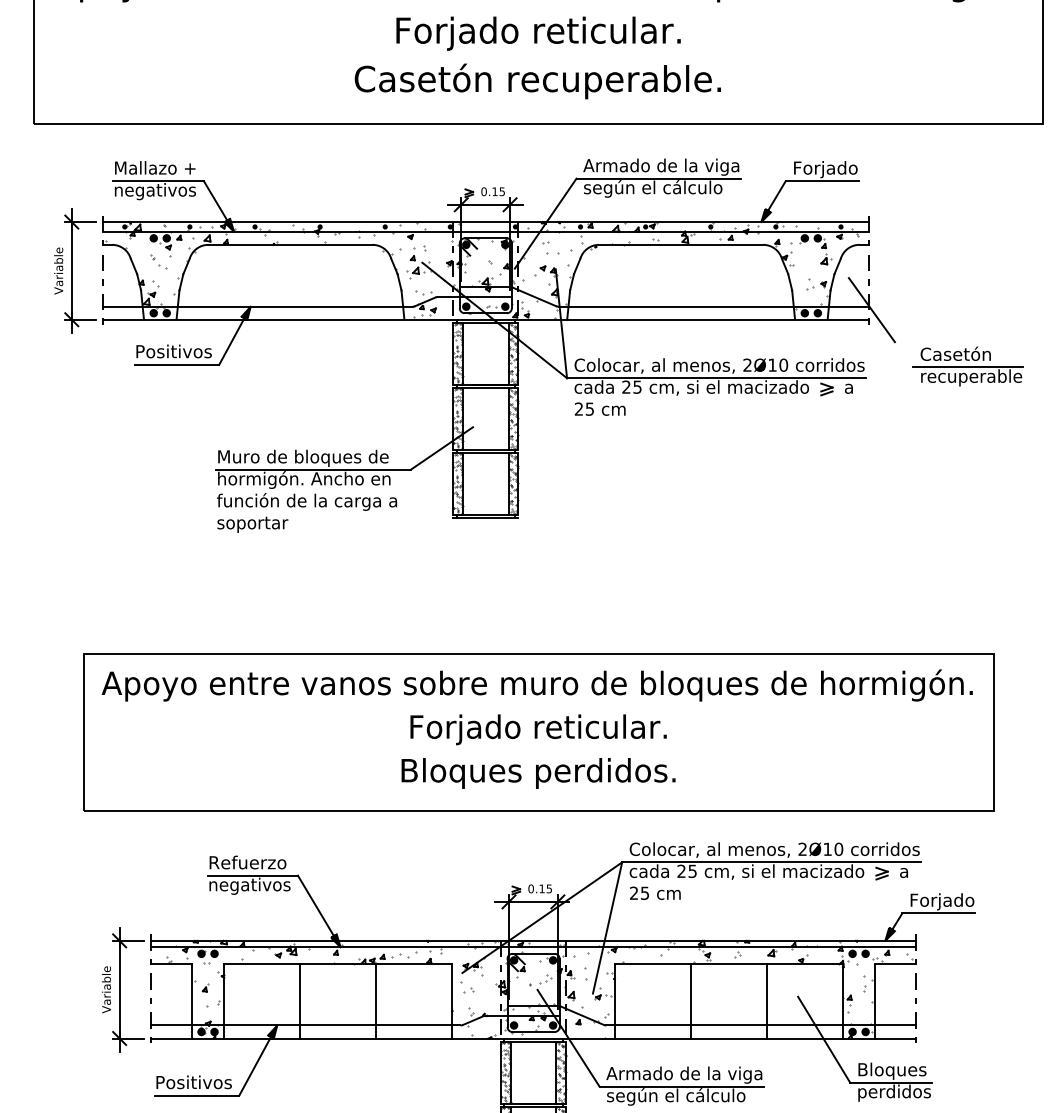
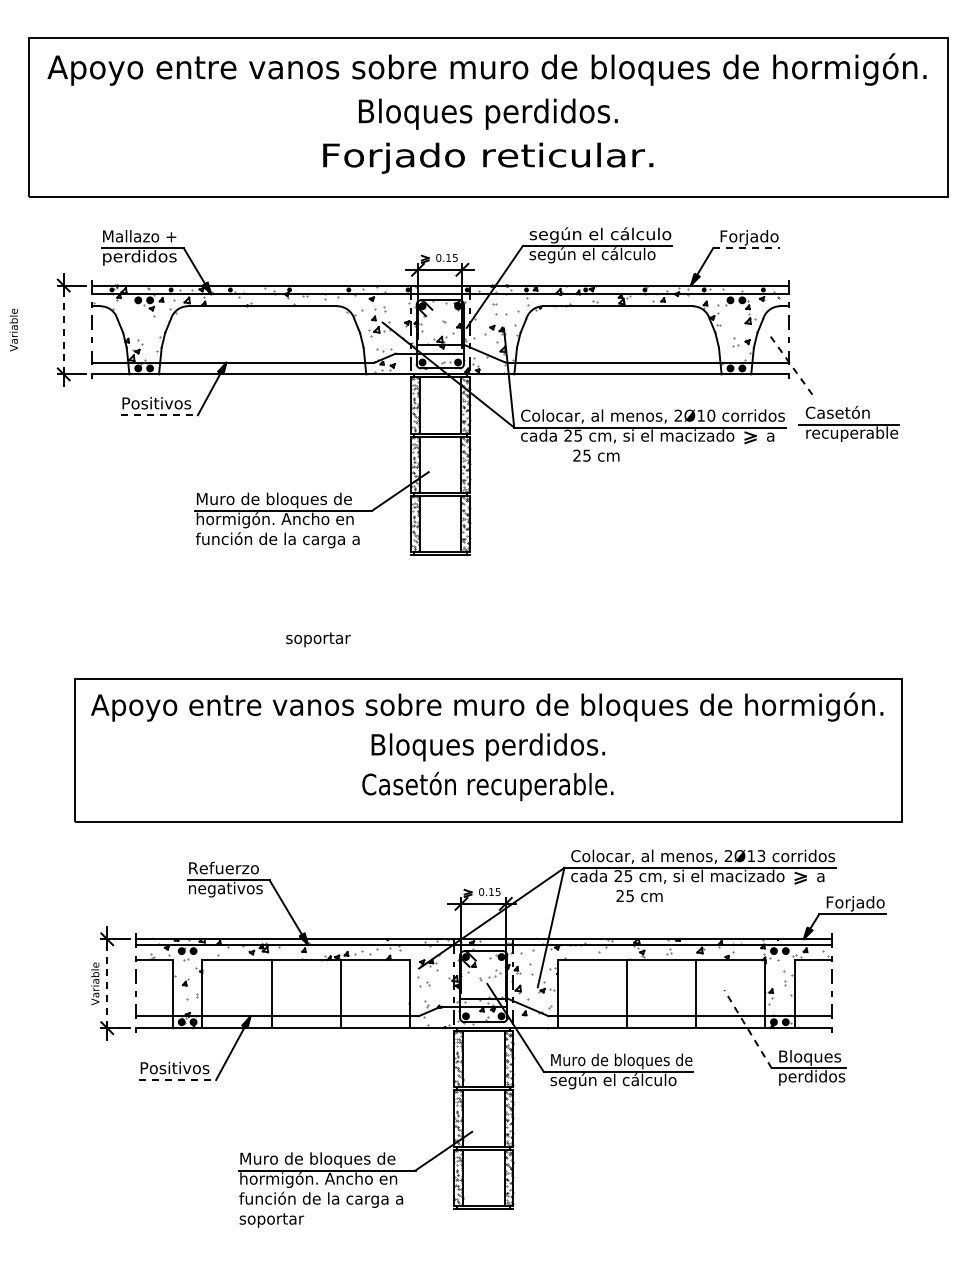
text: (537, 32) -> (487, 113), Forjado reticular. -> Bloques perdidos.
text: (537, 81) -> (487, 157), Casetón recuperable. -> Forjado reticular.
text: (661, 167) -> (600, 235), Armado de la viga -> según el cálculo
line: (822, 181) -> (746, 248), solid -> dashed
text: (155, 191) -> (139, 257), negativos -> perdidos
part: (159, 261) -> (143, 321), removed
text: (58, 270) -> (13, 329), moved
line: (71, 270) -> (63, 329), solid -> dashed
line: (871, 309) -> (791, 365), solid -> dashed
line: (177, 364) -> (159, 415), solid -> dashed
part: (967, 366) -> (848, 423), moved
text: (600, 408) -> (596, 455), moved
text: (252, 524) -> (318, 639), moved
text: (538, 729) -> (488, 747), Forjado reticular. -> Bloques perdidos.
text: (537, 772) -> (487, 786), Bloques perdidos. -> Casetón recuperable.
text: (838, 849) -> (761, 856), 2Ø10 -> 2Ø13
text: (655, 893) -> (639, 896), moved
line: (119, 989) -> (107, 983), solid -> dashed
line: (824, 1039) -> (748, 1029), solid -> dashed
text: (685, 1075) -> (621, 1061), Armado de la viga -> Muro de bloques de
line: (197, 1096) -> (178, 1080), solid -> dashed

